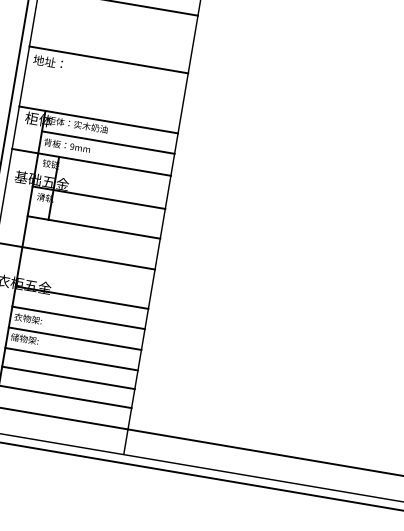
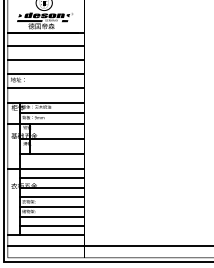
line: (114, 31) -> (46, 60), added
line: (102, 89) -> (45, 88), added
line: (85, 278) -> (52, 178), added

